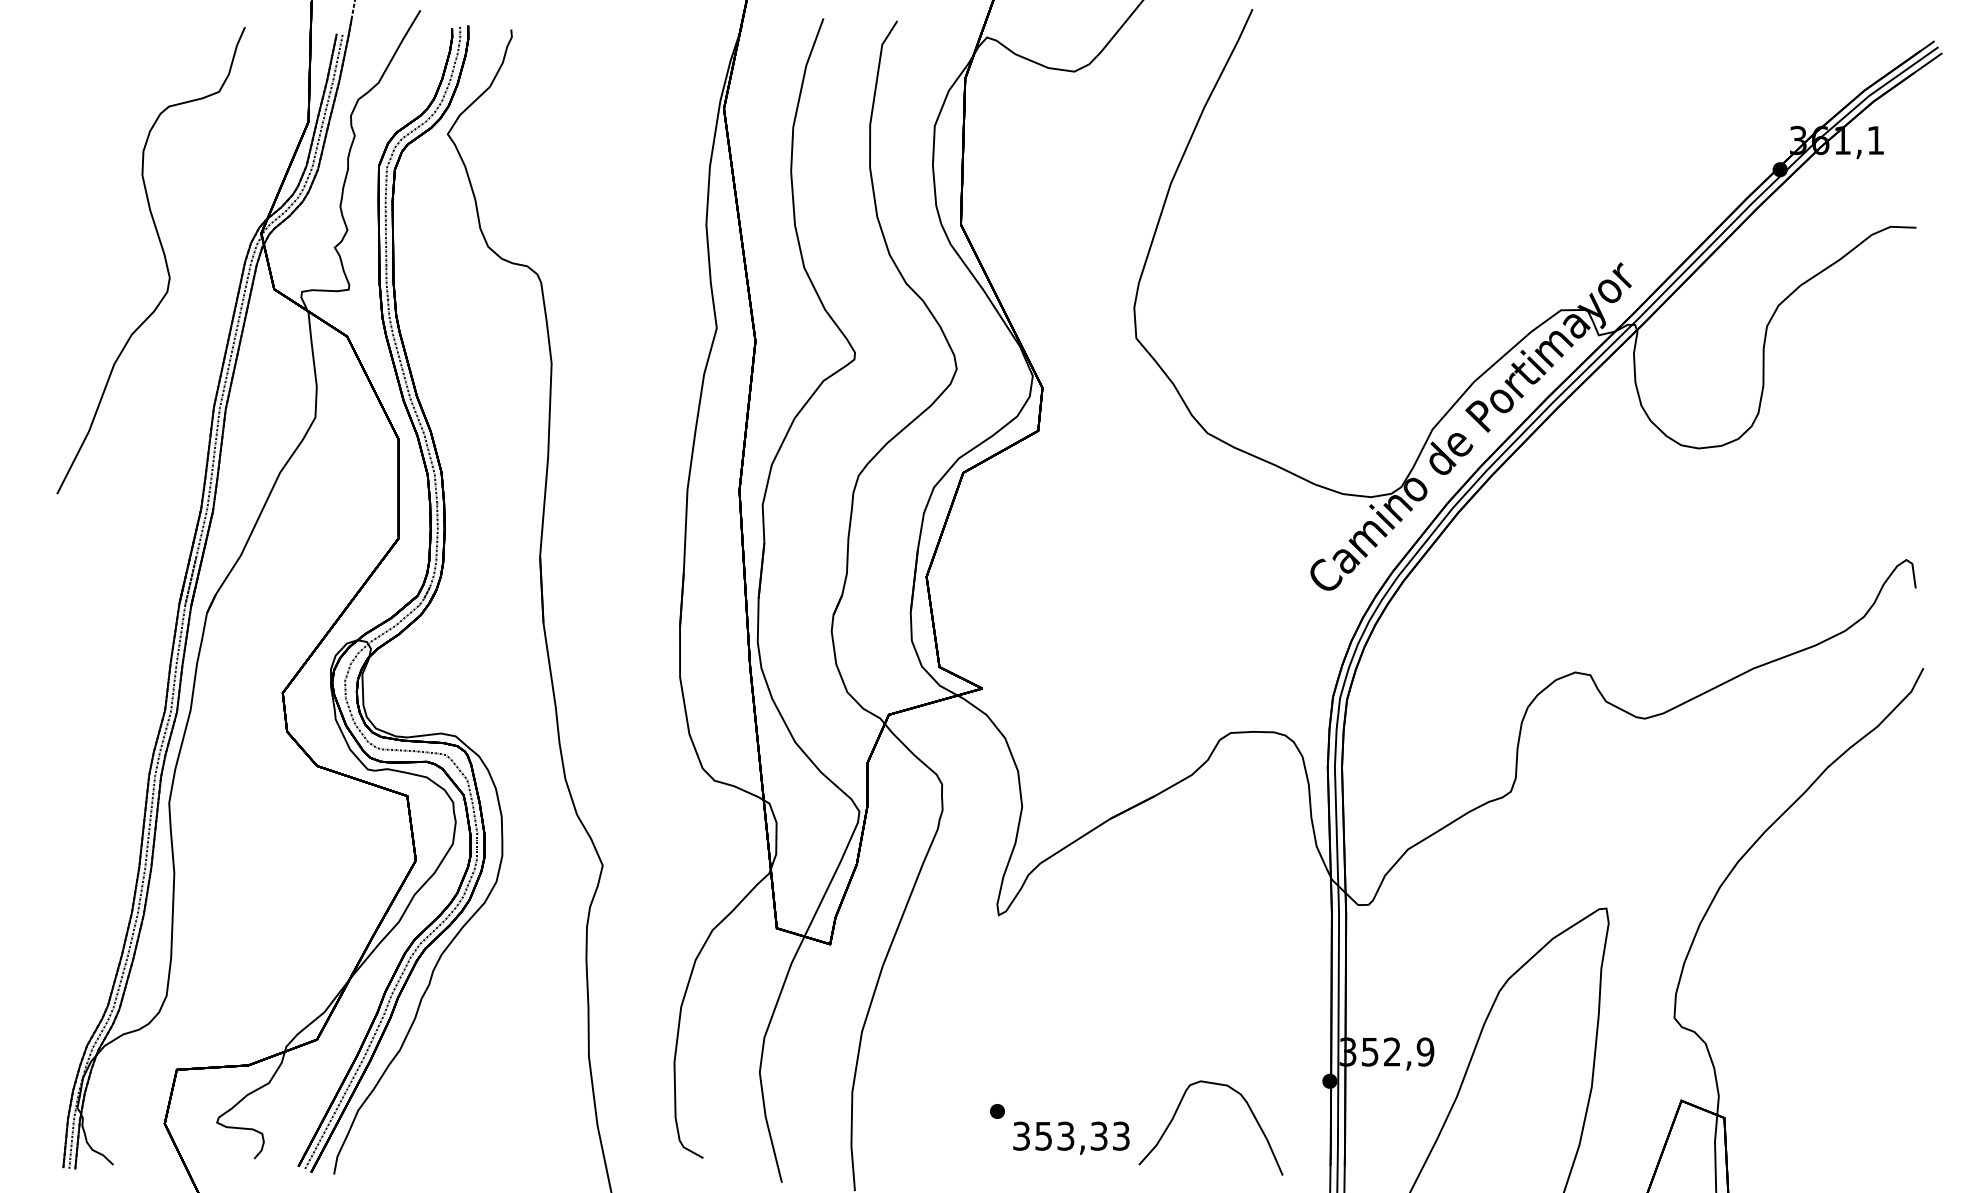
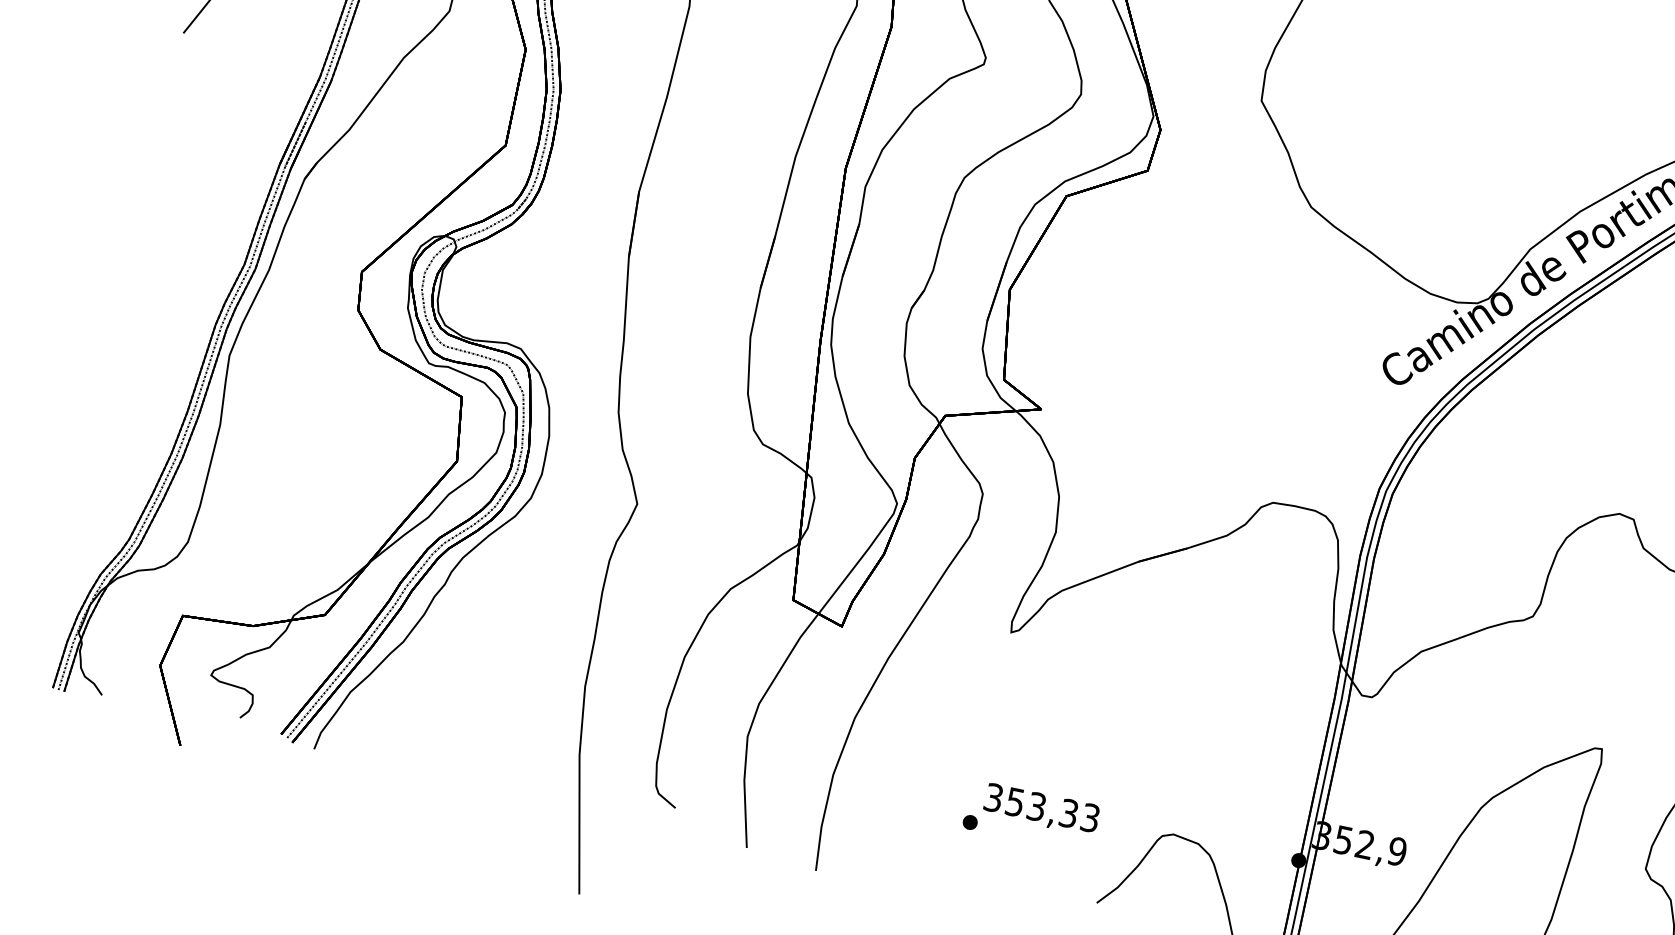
text: (1071, 1137) -> (1041, 809), moved

